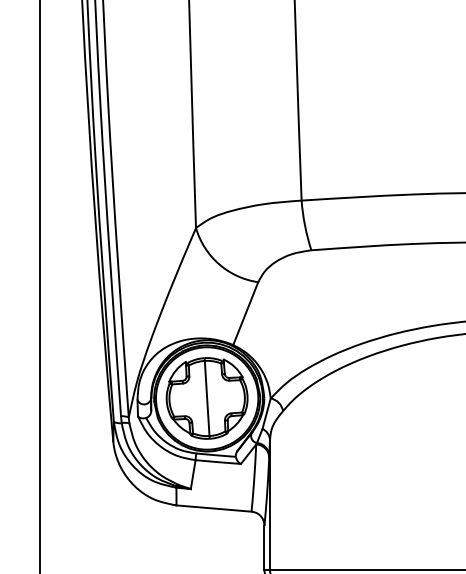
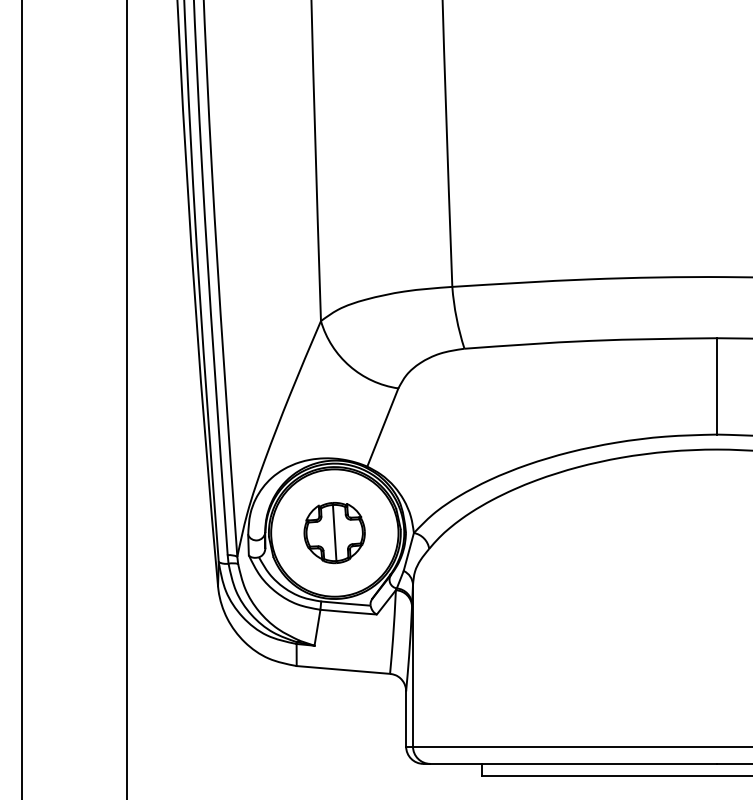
part: (206, 398) -> (334, 532), size x0.6

